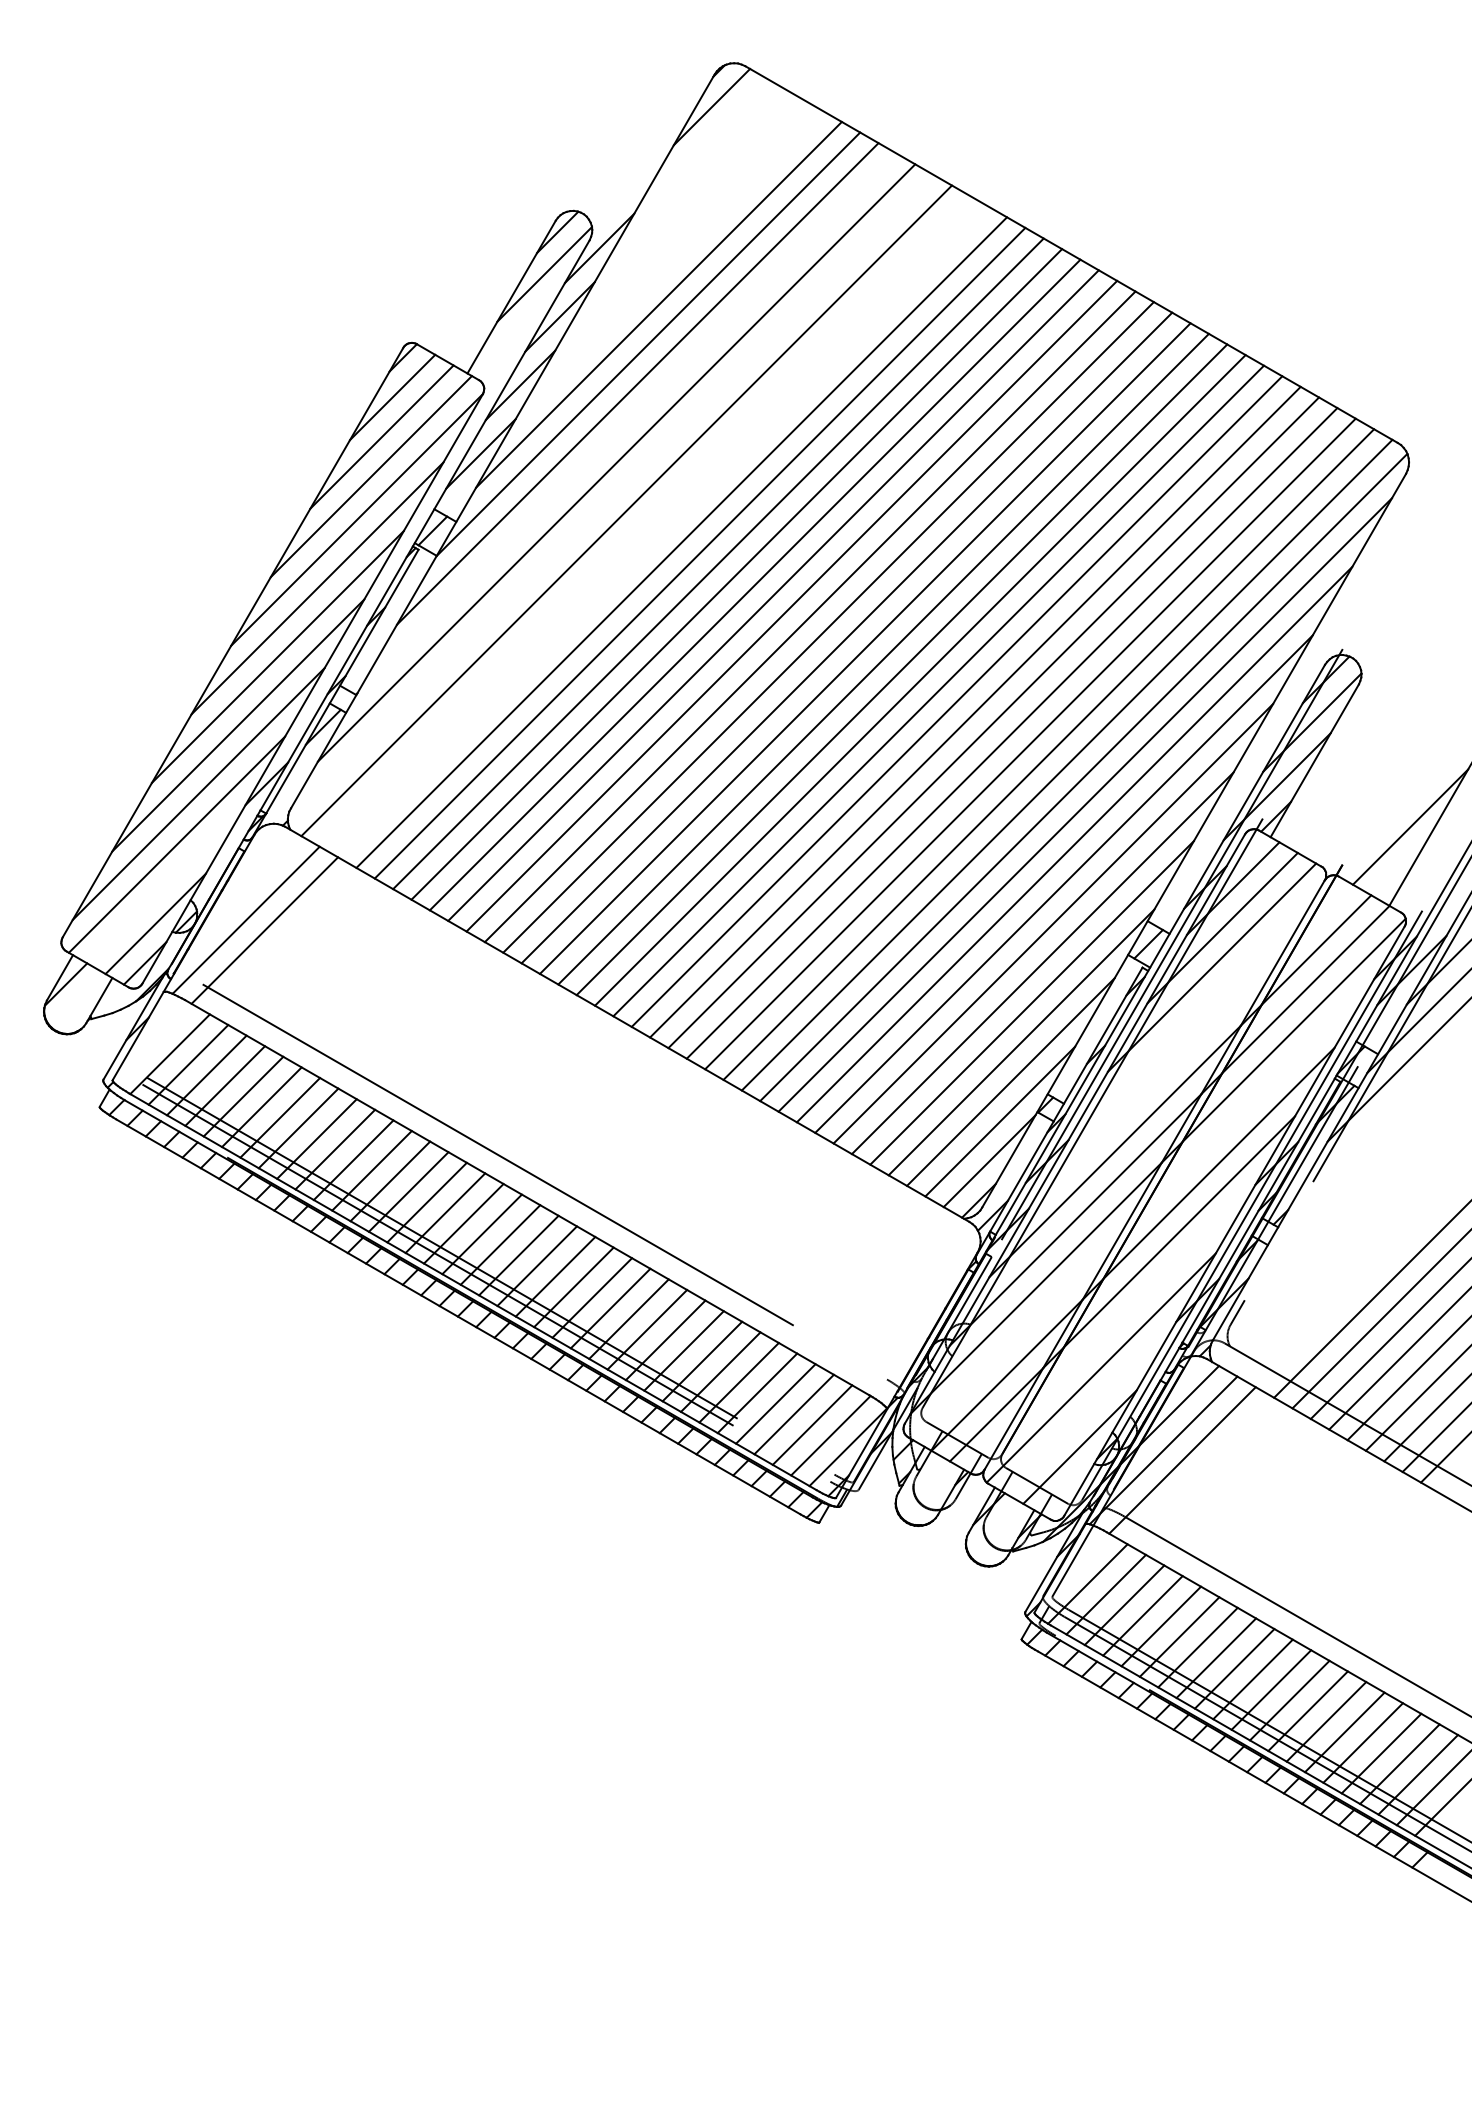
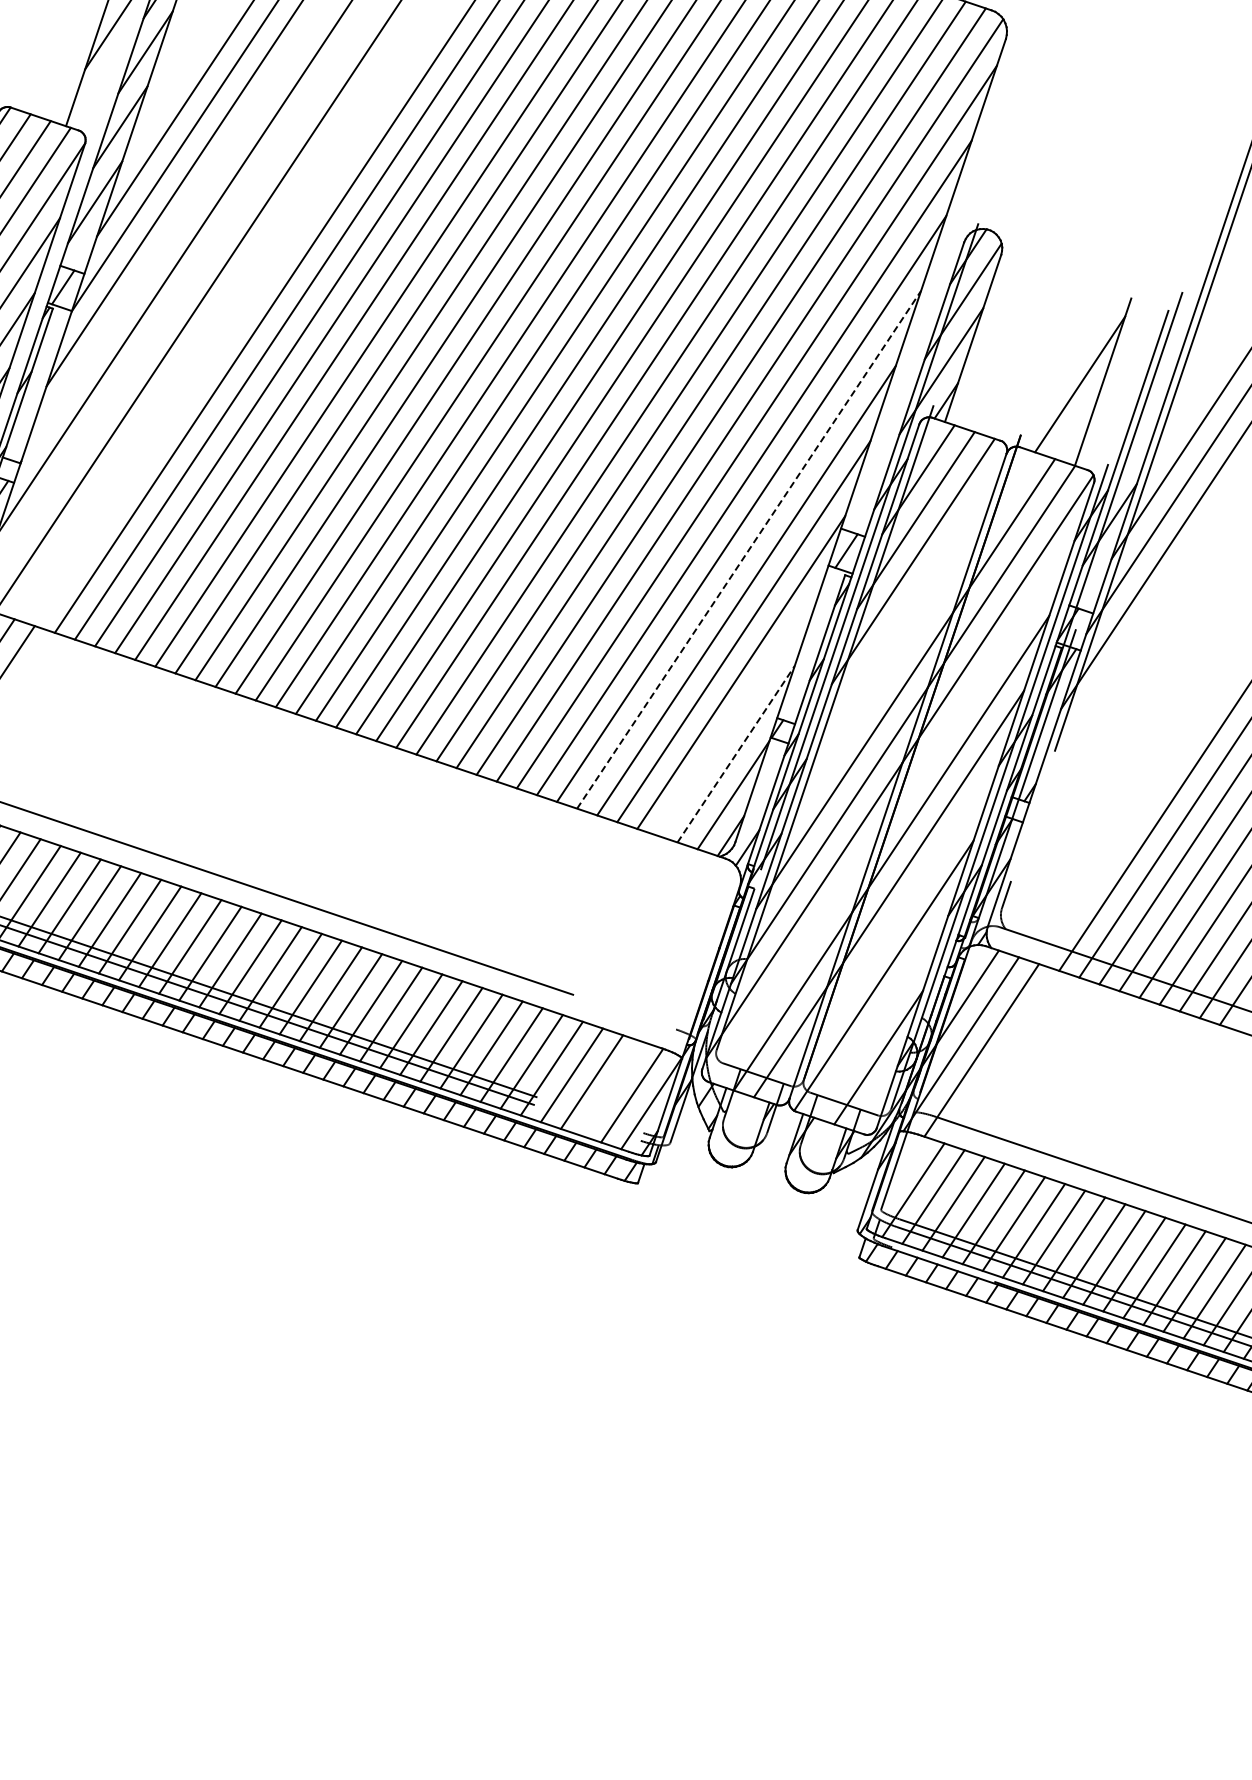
line: (1053, 923) -> (749, 549), solid -> dashed
line: (1010, 1081) -> (738, 712), removed
line: (1000, 1121) -> (736, 754), solid -> dashed
line: (812, 1424) -> (611, 1088), removed

